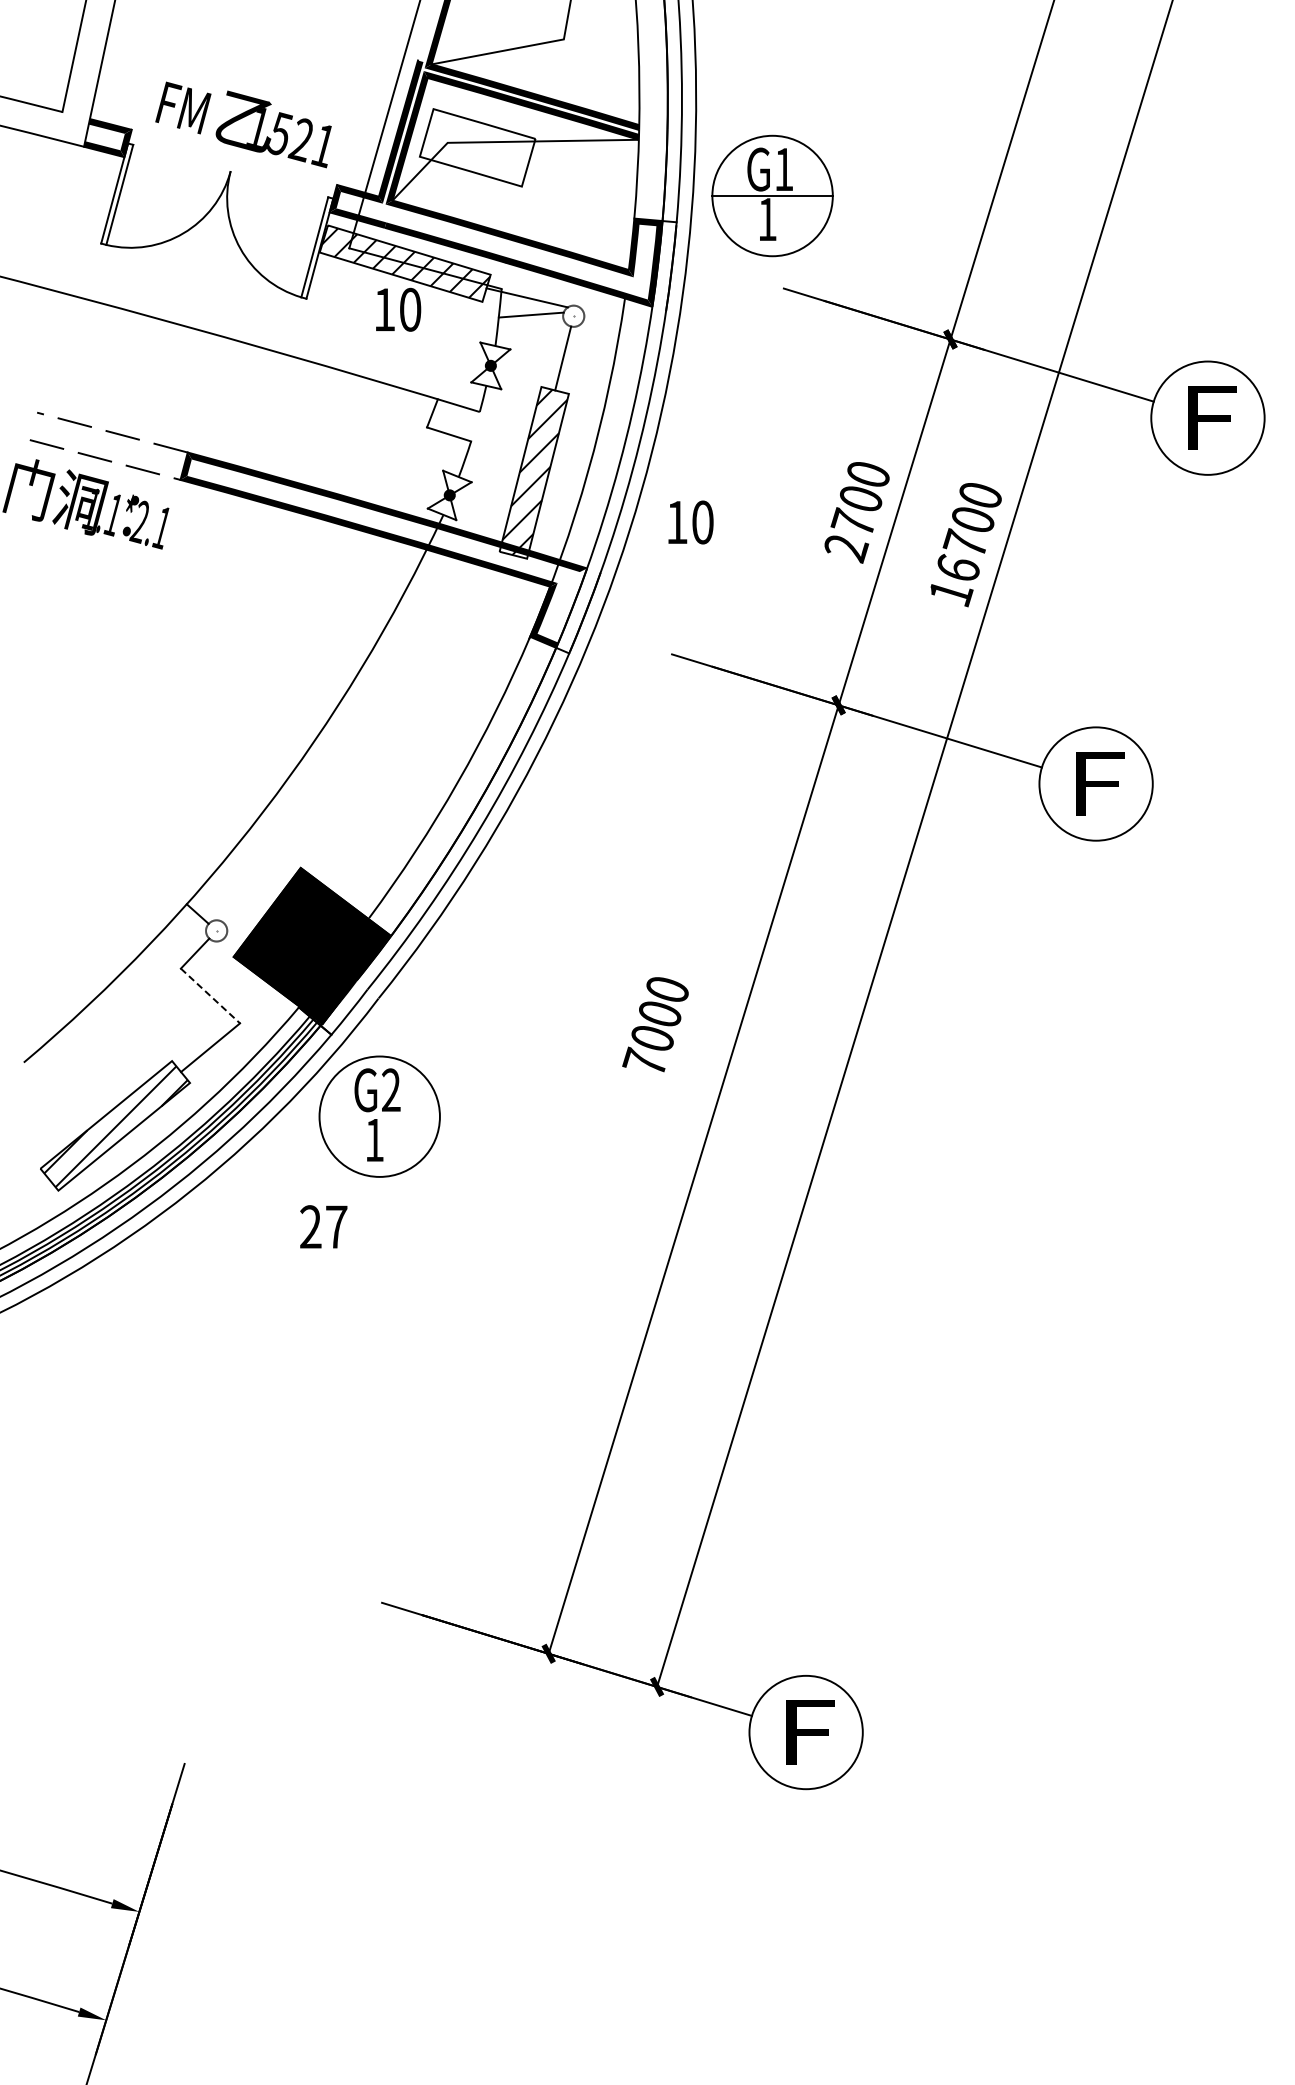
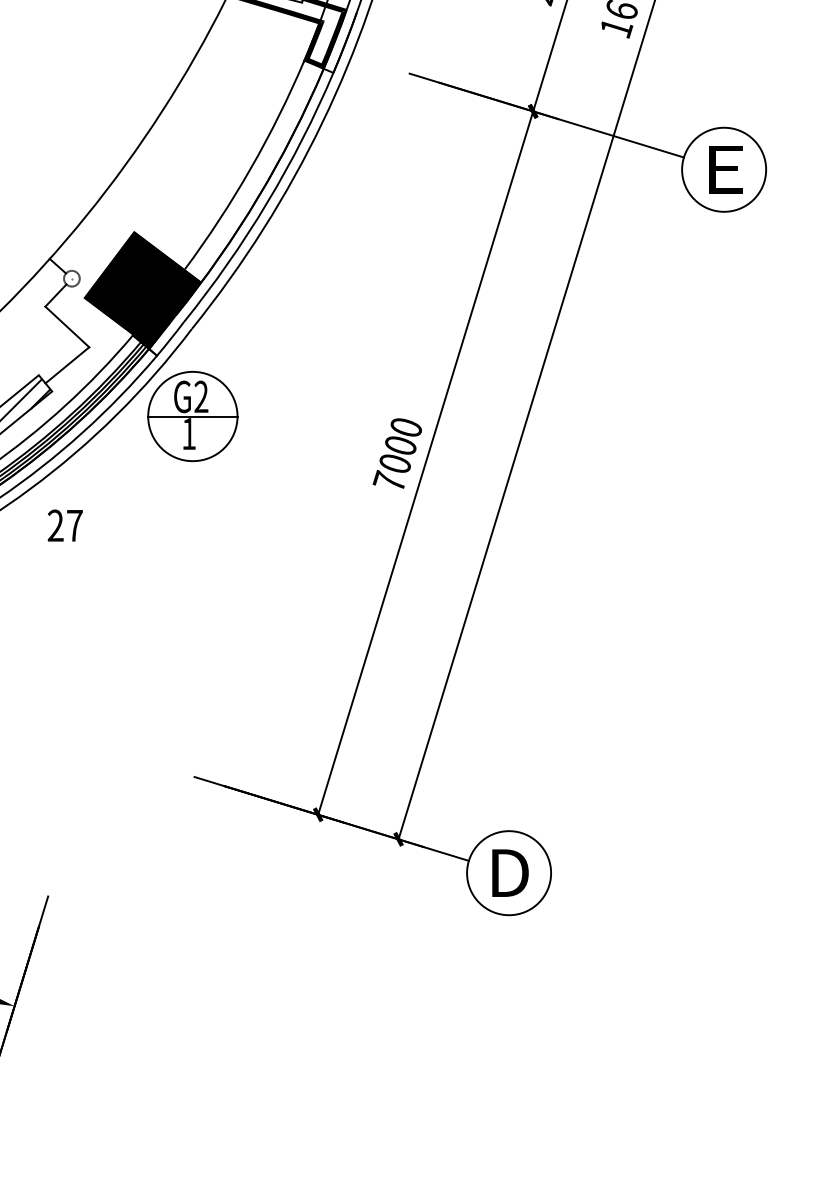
fill: (569, 607) -> (333, 38), added
text: (1099, 783) -> (726, 169), F -> E
line: (210, 996) -> (67, 327), dashed -> solid
text: (655, 1024) -> (397, 453), moved
line: (379, 1116) -> (192, 416), added
text: (323, 1226) -> (65, 525), moved
text: (808, 1732) -> (510, 873), F -> D

